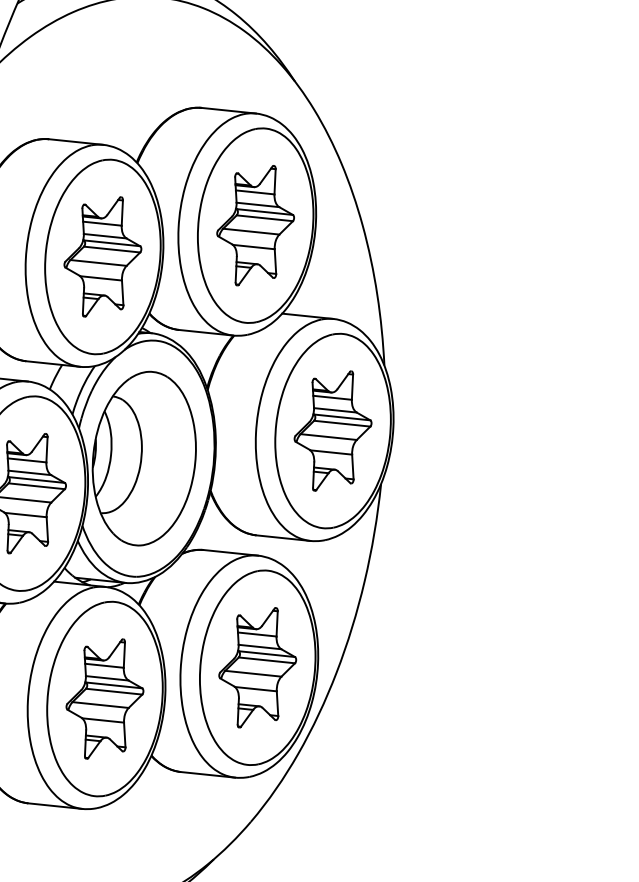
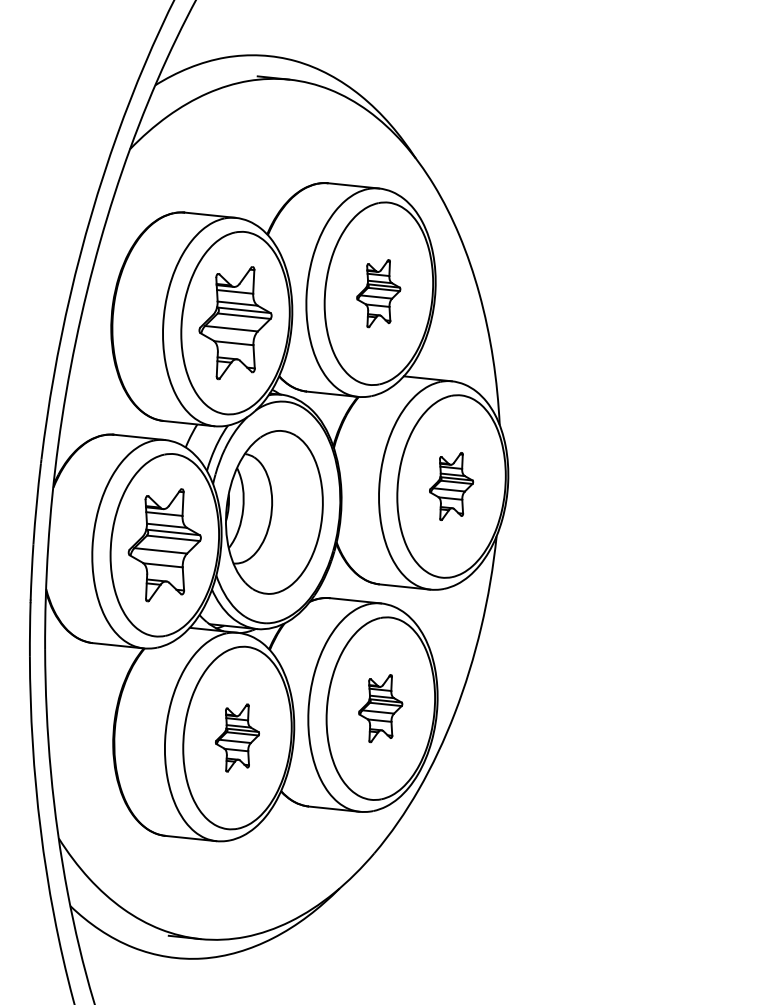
part: (255, 225) -> (378, 293), size x0.6
part: (333, 431) -> (451, 486), size x0.6
part: (257, 667) -> (380, 708), size x0.6
part: (104, 698) -> (237, 737), size x0.6

